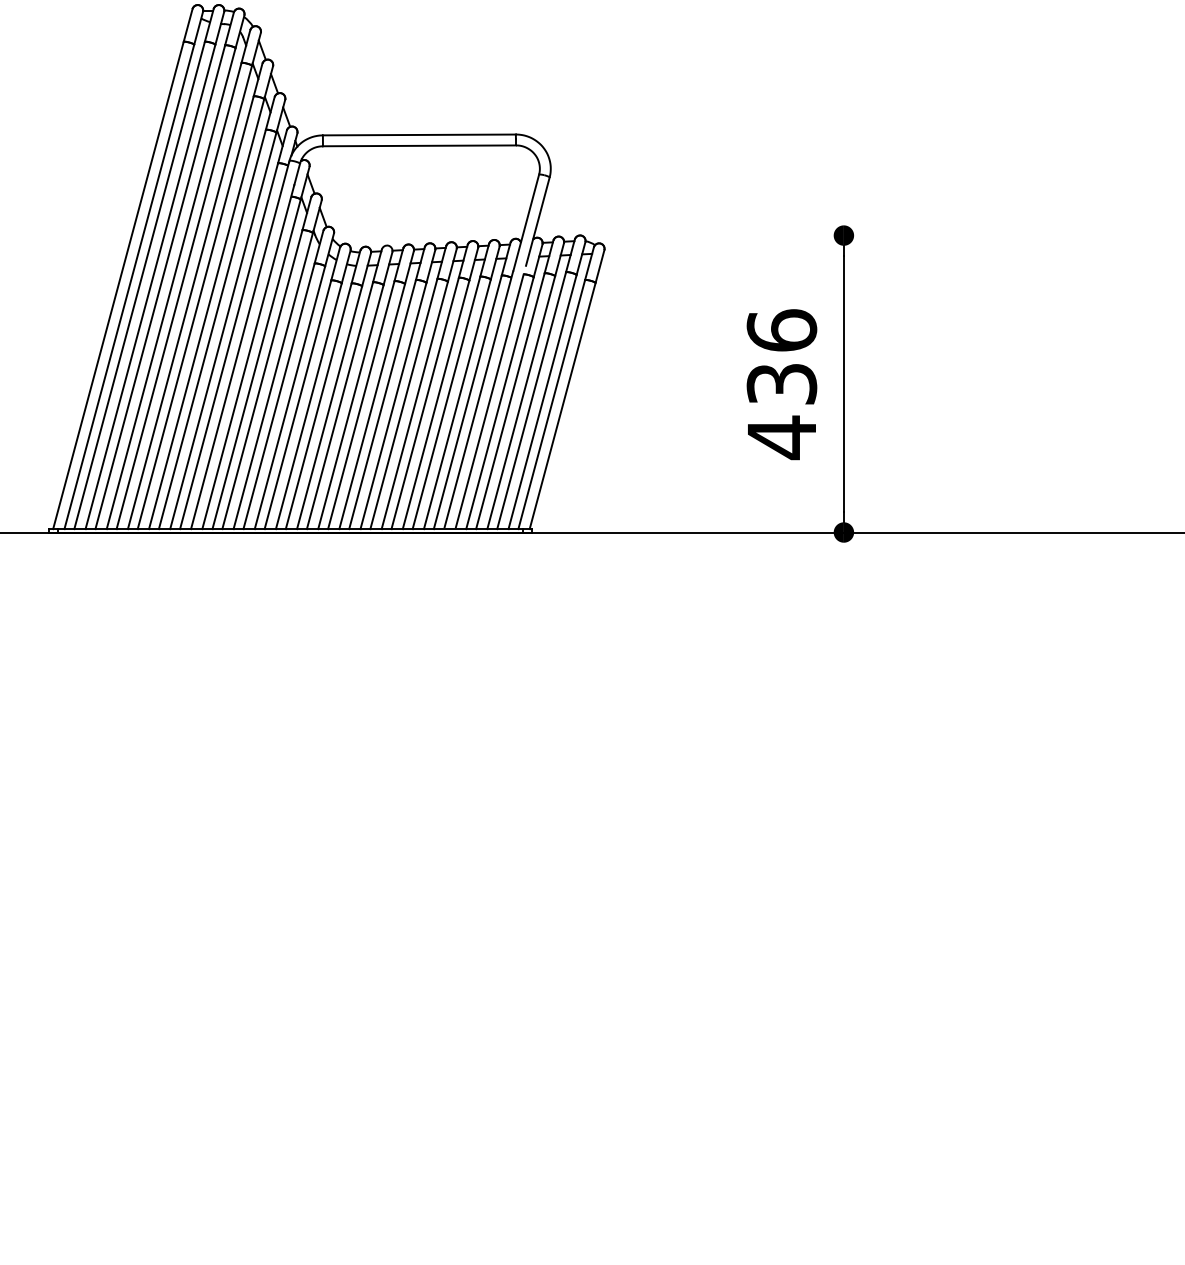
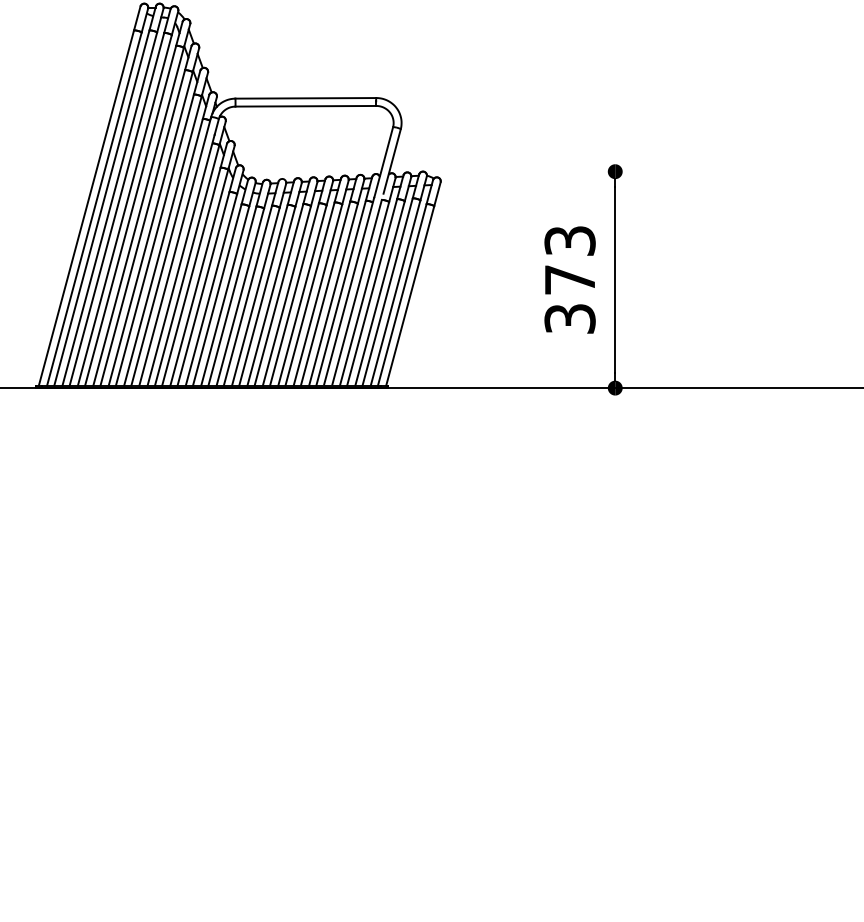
text: (781, 384) -> (569, 280), 436 -> 373

